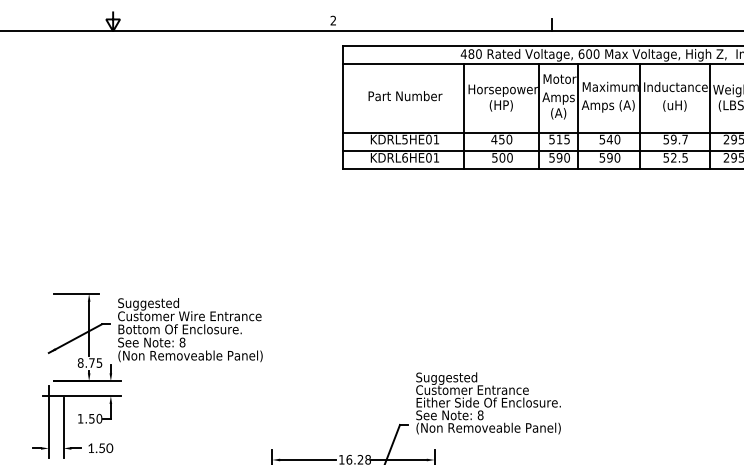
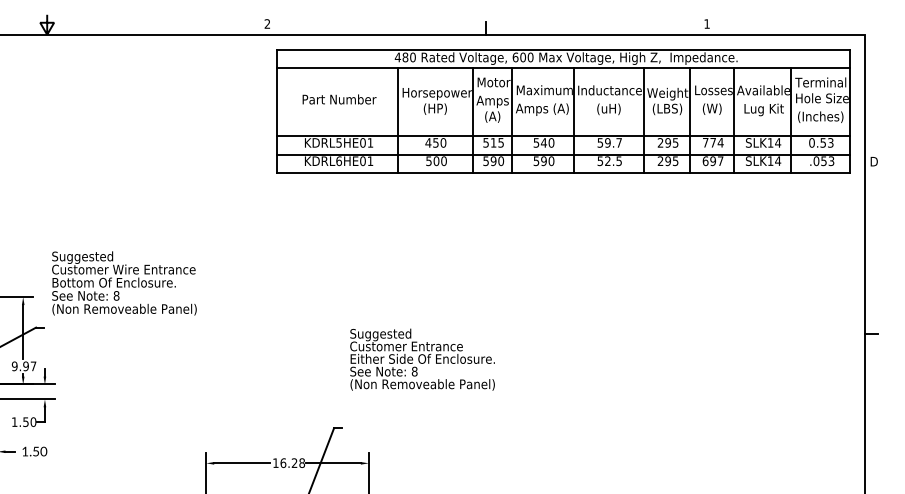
text: (190, 330) -> (124, 283), moved
text: (89, 363) -> (23, 366), 8.75 -> 9.97
text: (488, 403) -> (422, 359), moved

